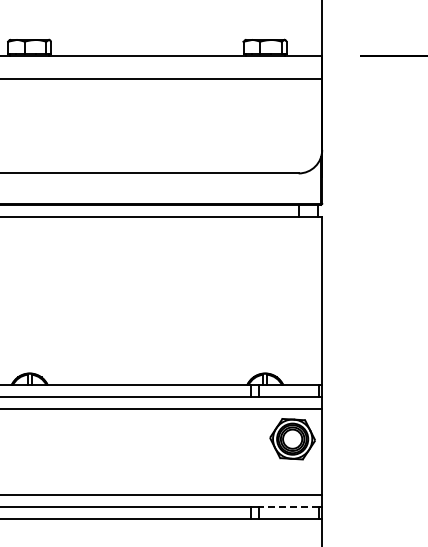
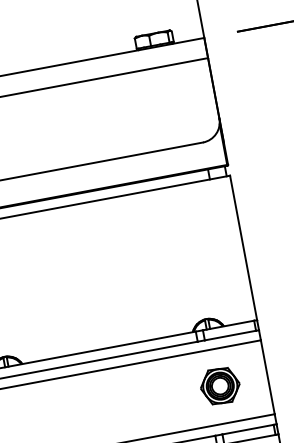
part: (292, 439) -> (220, 386), moved
line: (288, 507) -> (247, 429), dashed -> solid

